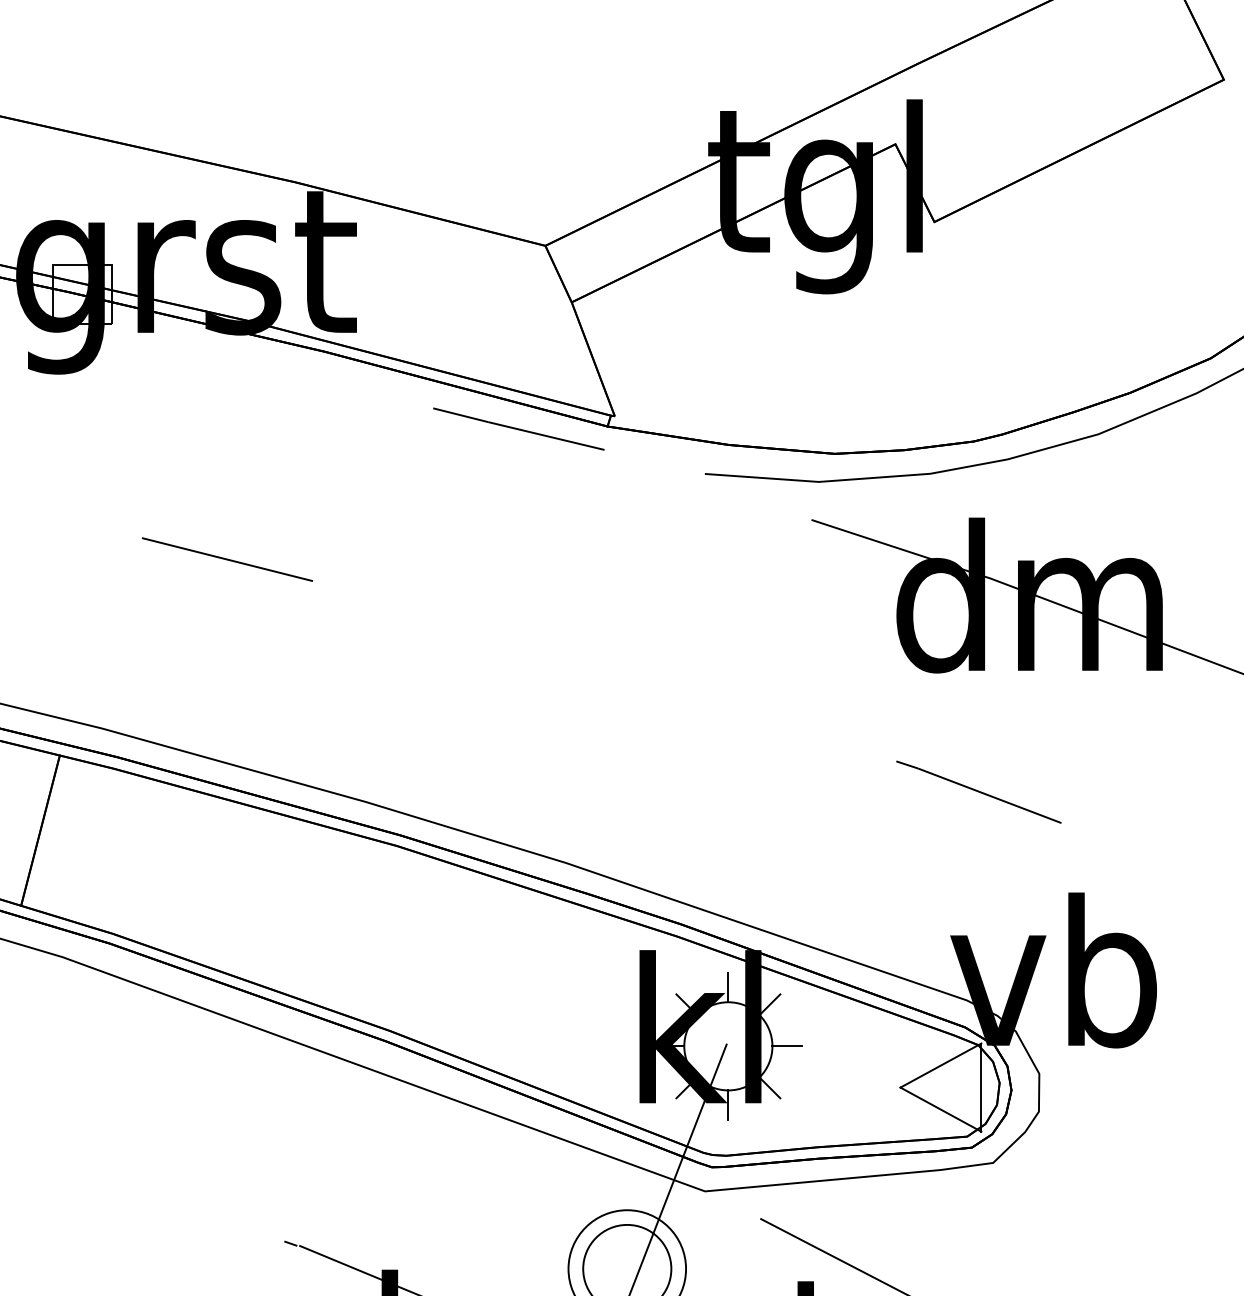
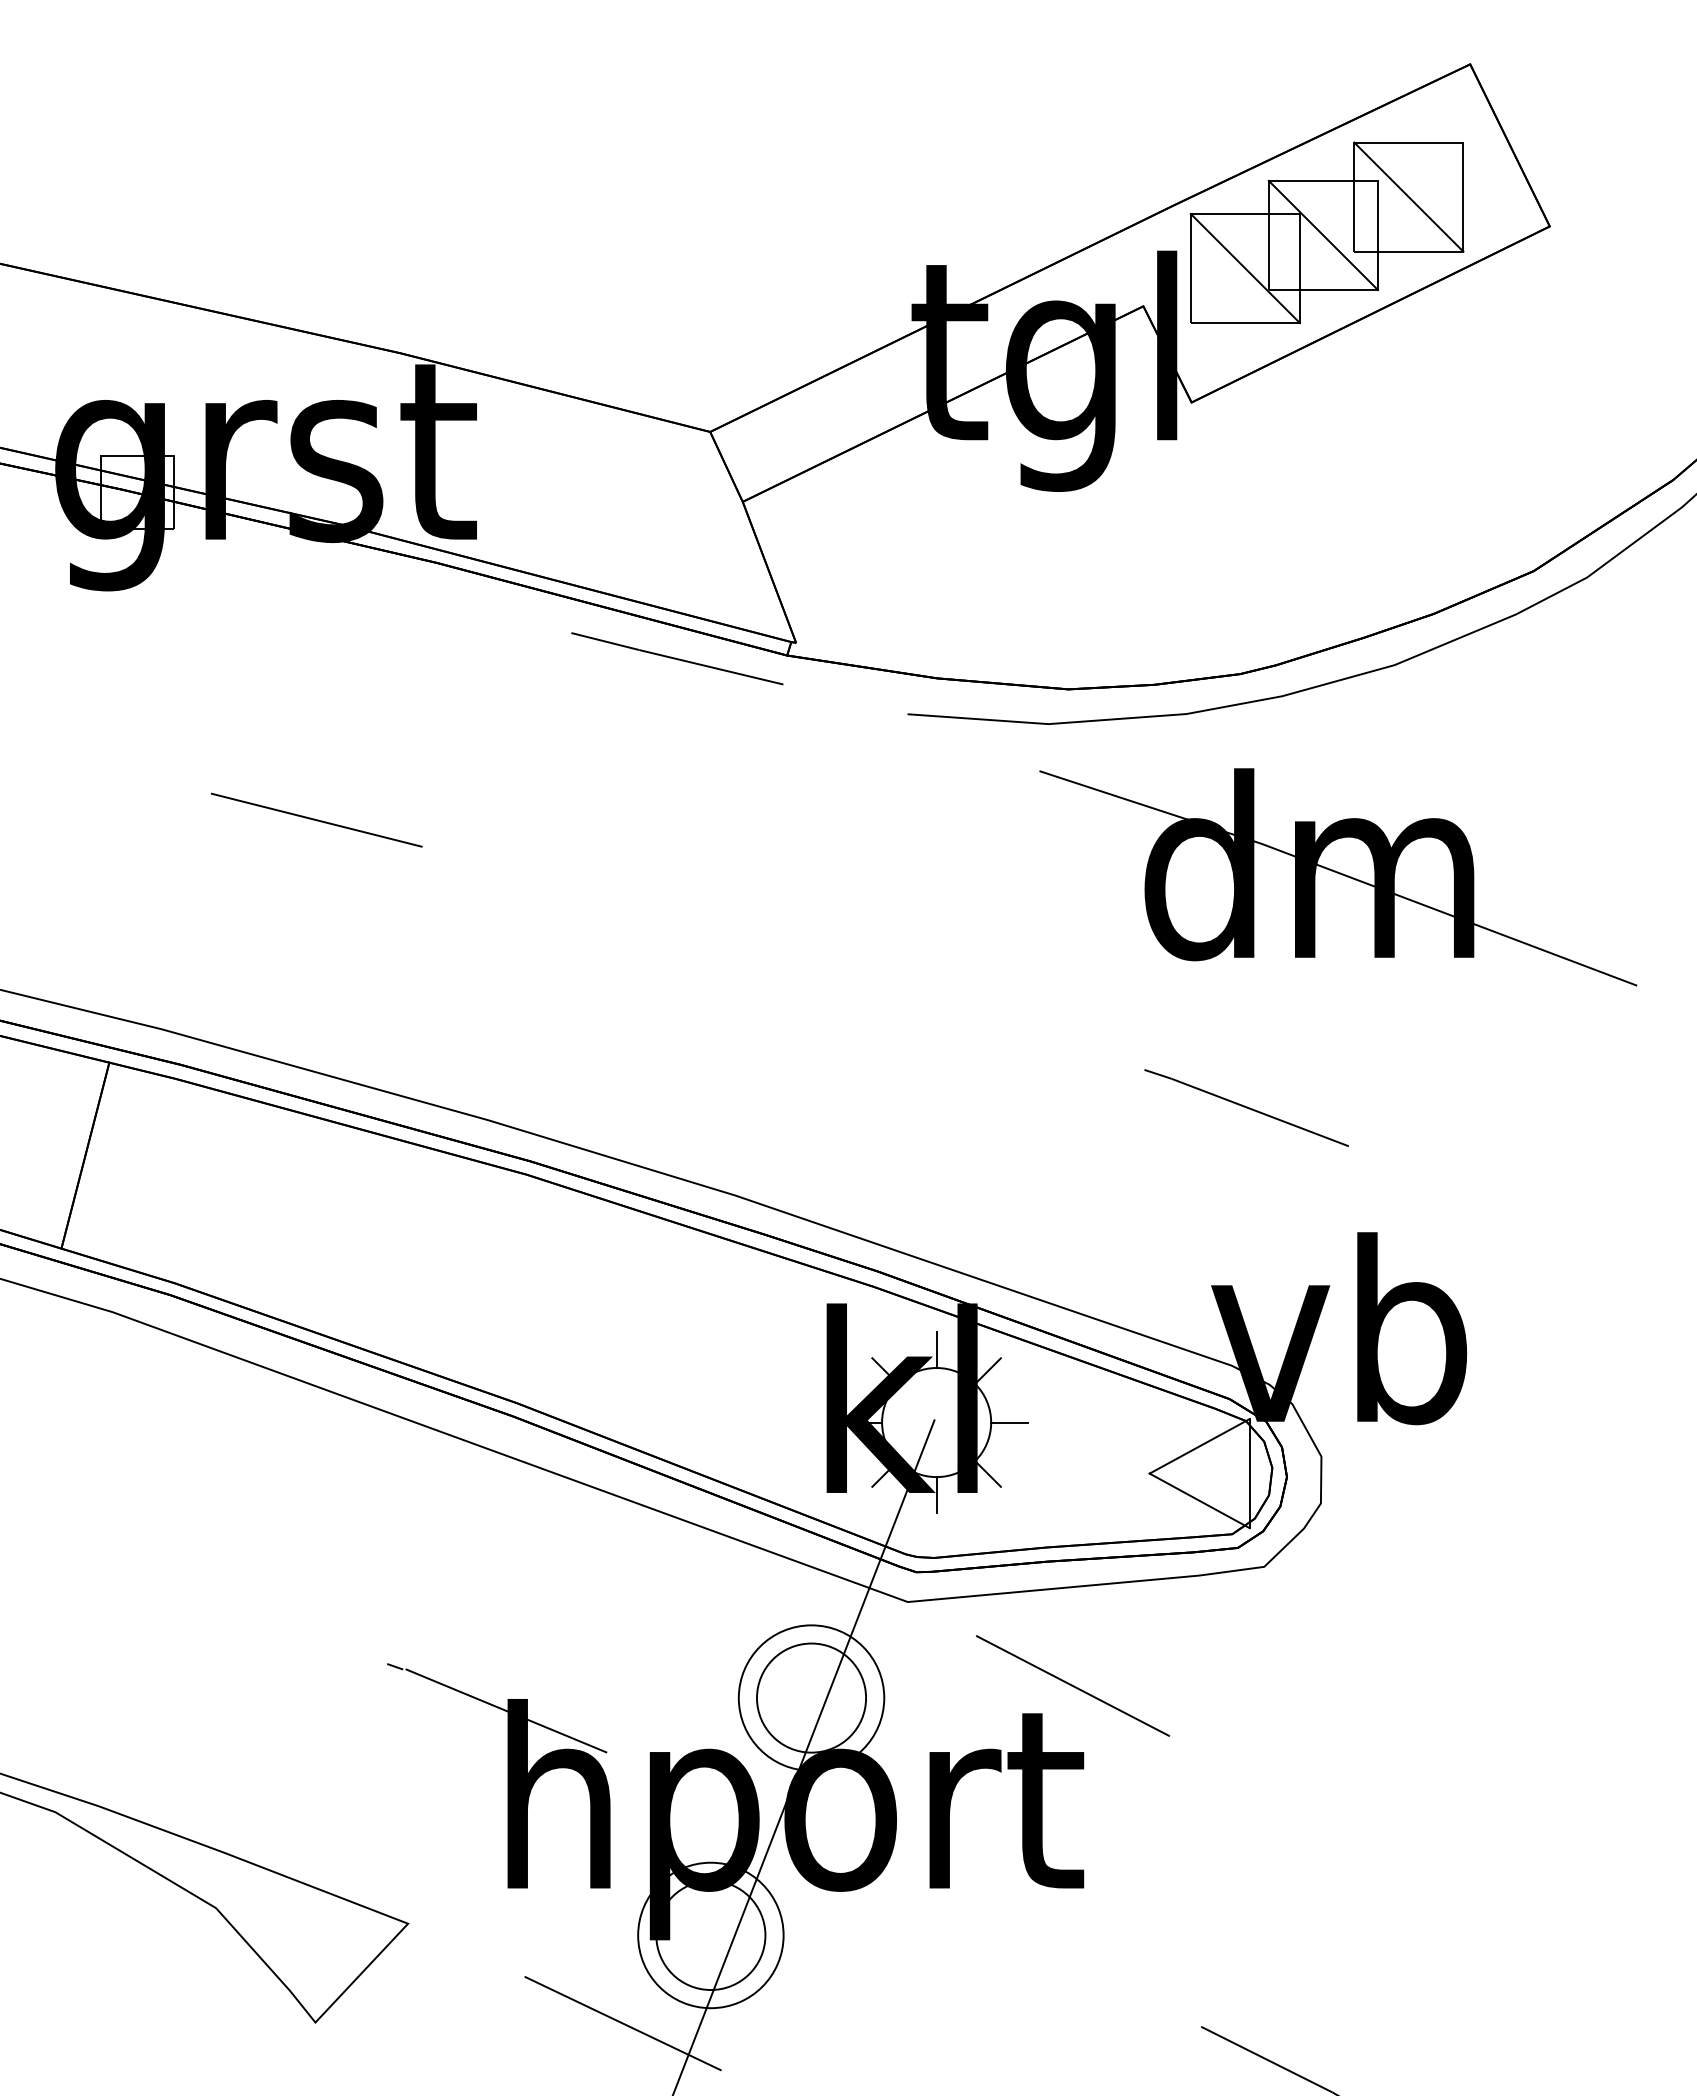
part: (1044, 84) -> (1327, 232), added

